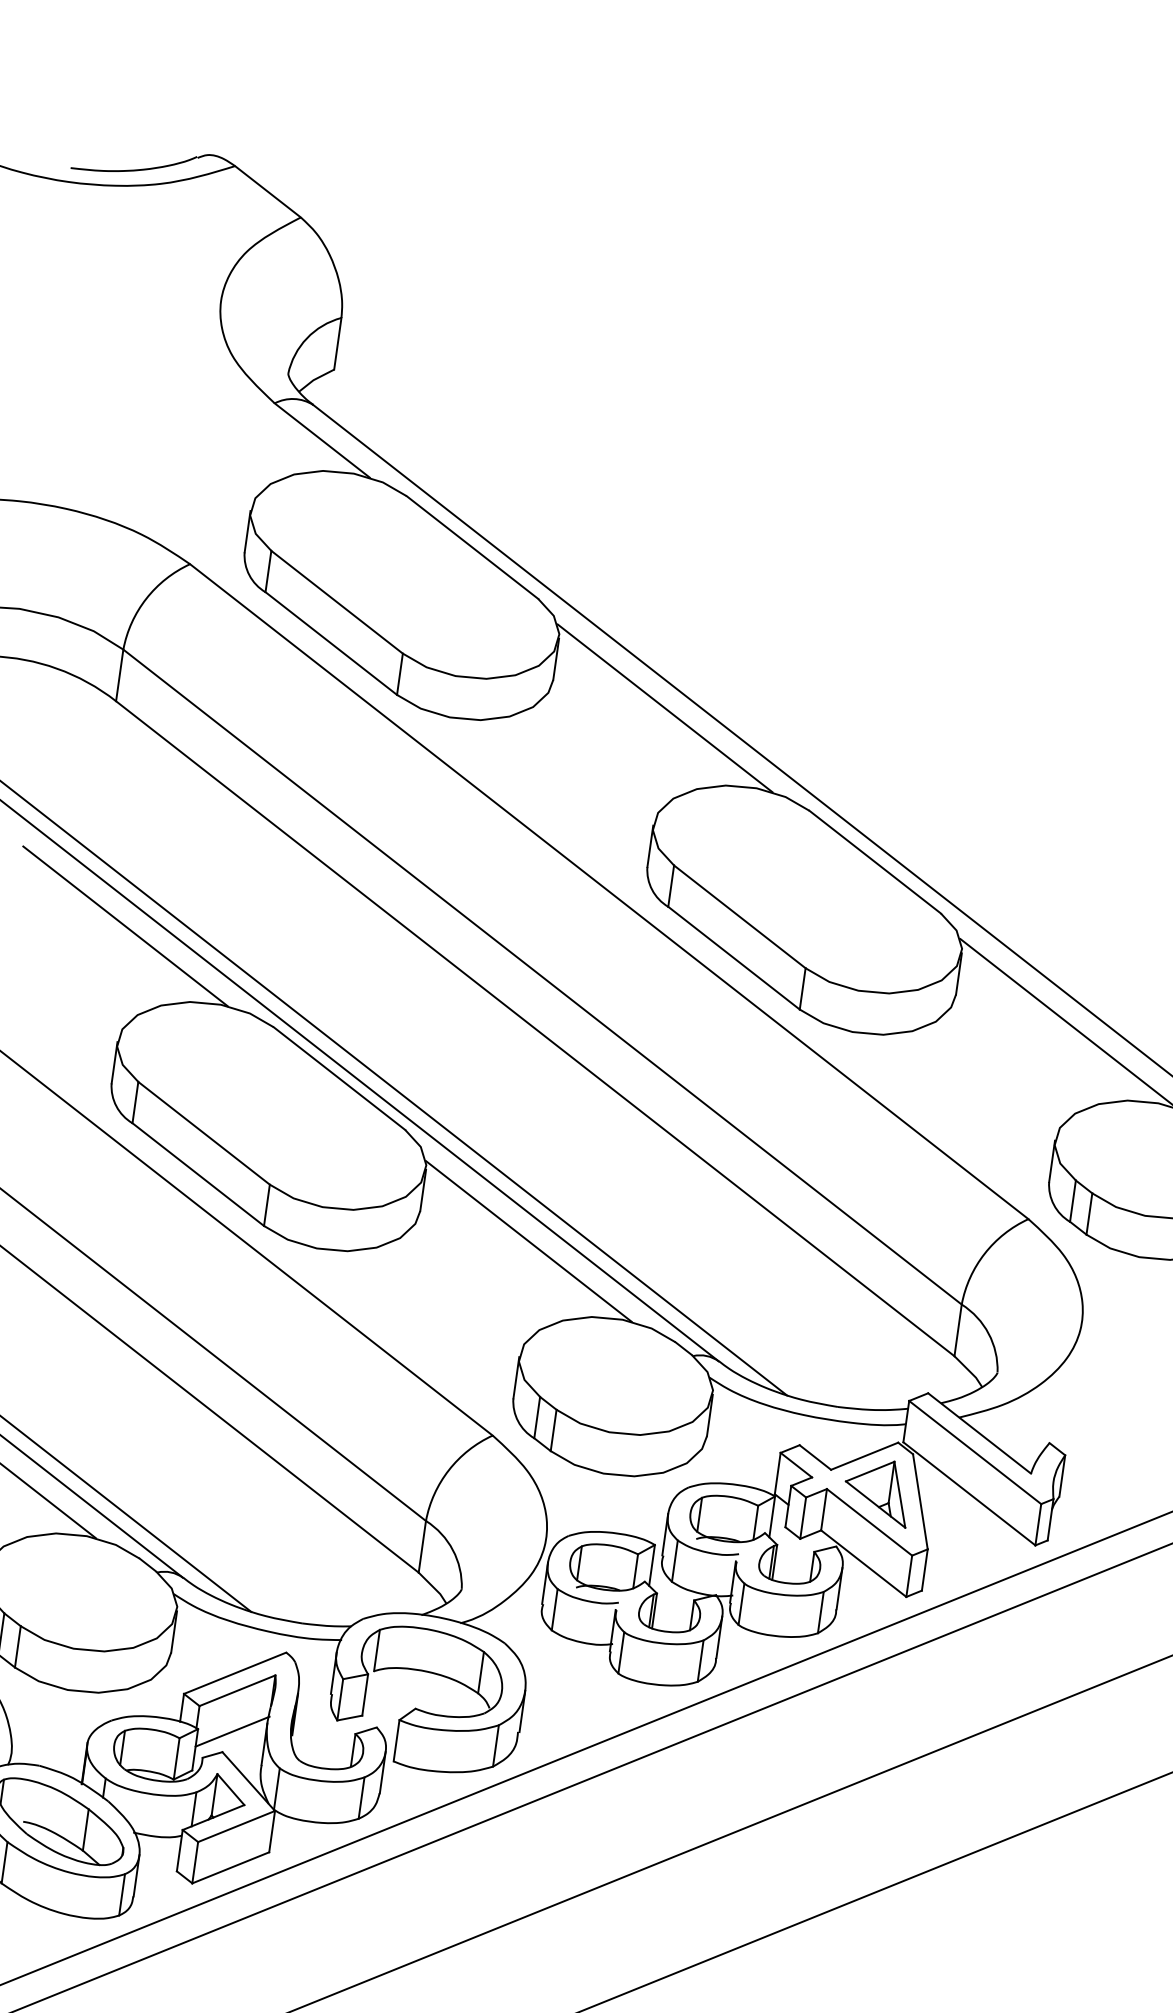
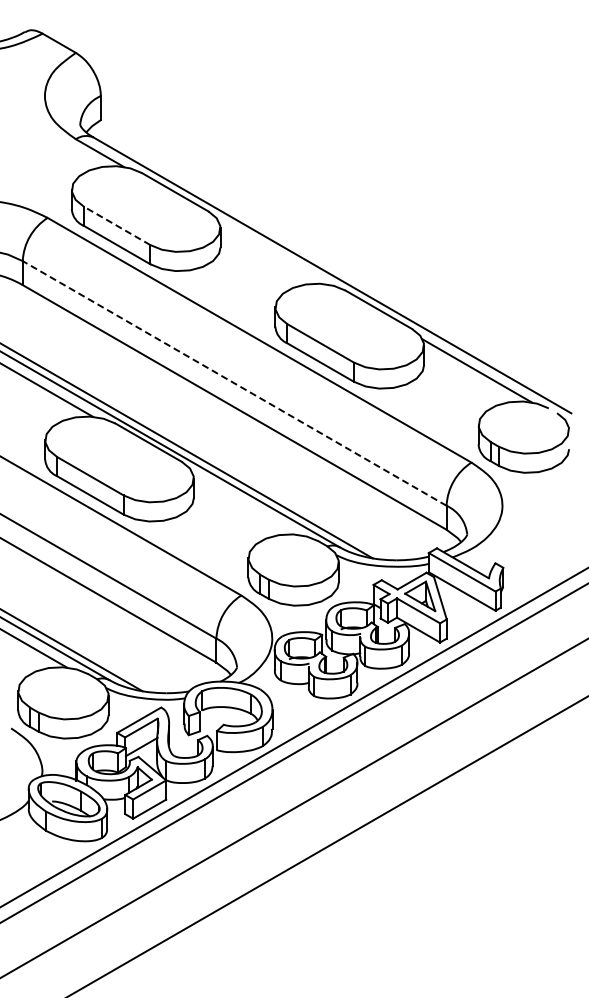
line: (335, 601) -> (116, 225), solid -> dashed
line: (665, 706) -> (273, 252), removed
line: (542, 977) -> (234, 383), solid -> dashed
line: (529, 1240) -> (245, 504), removed

